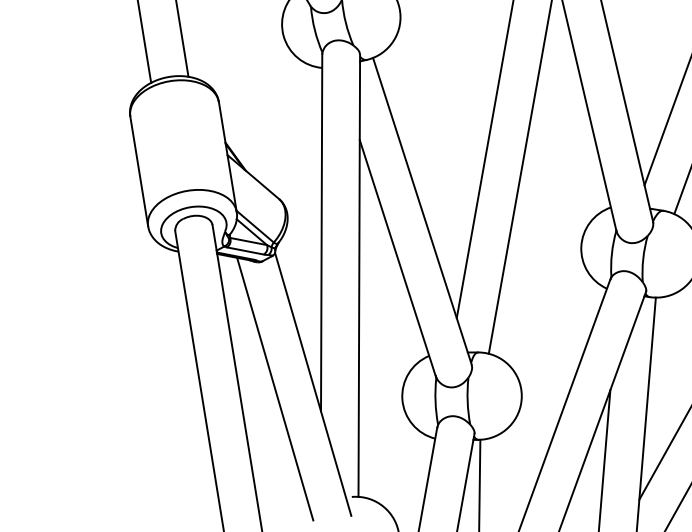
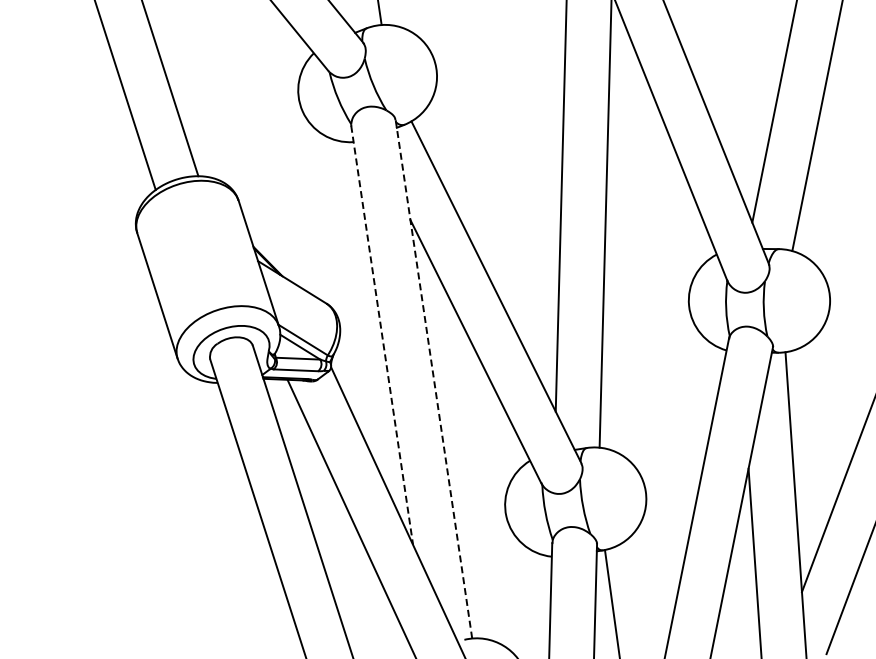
line: (321, 232) -> (382, 335), solid -> dashed
line: (359, 275) -> (433, 378), solid -> dashed

